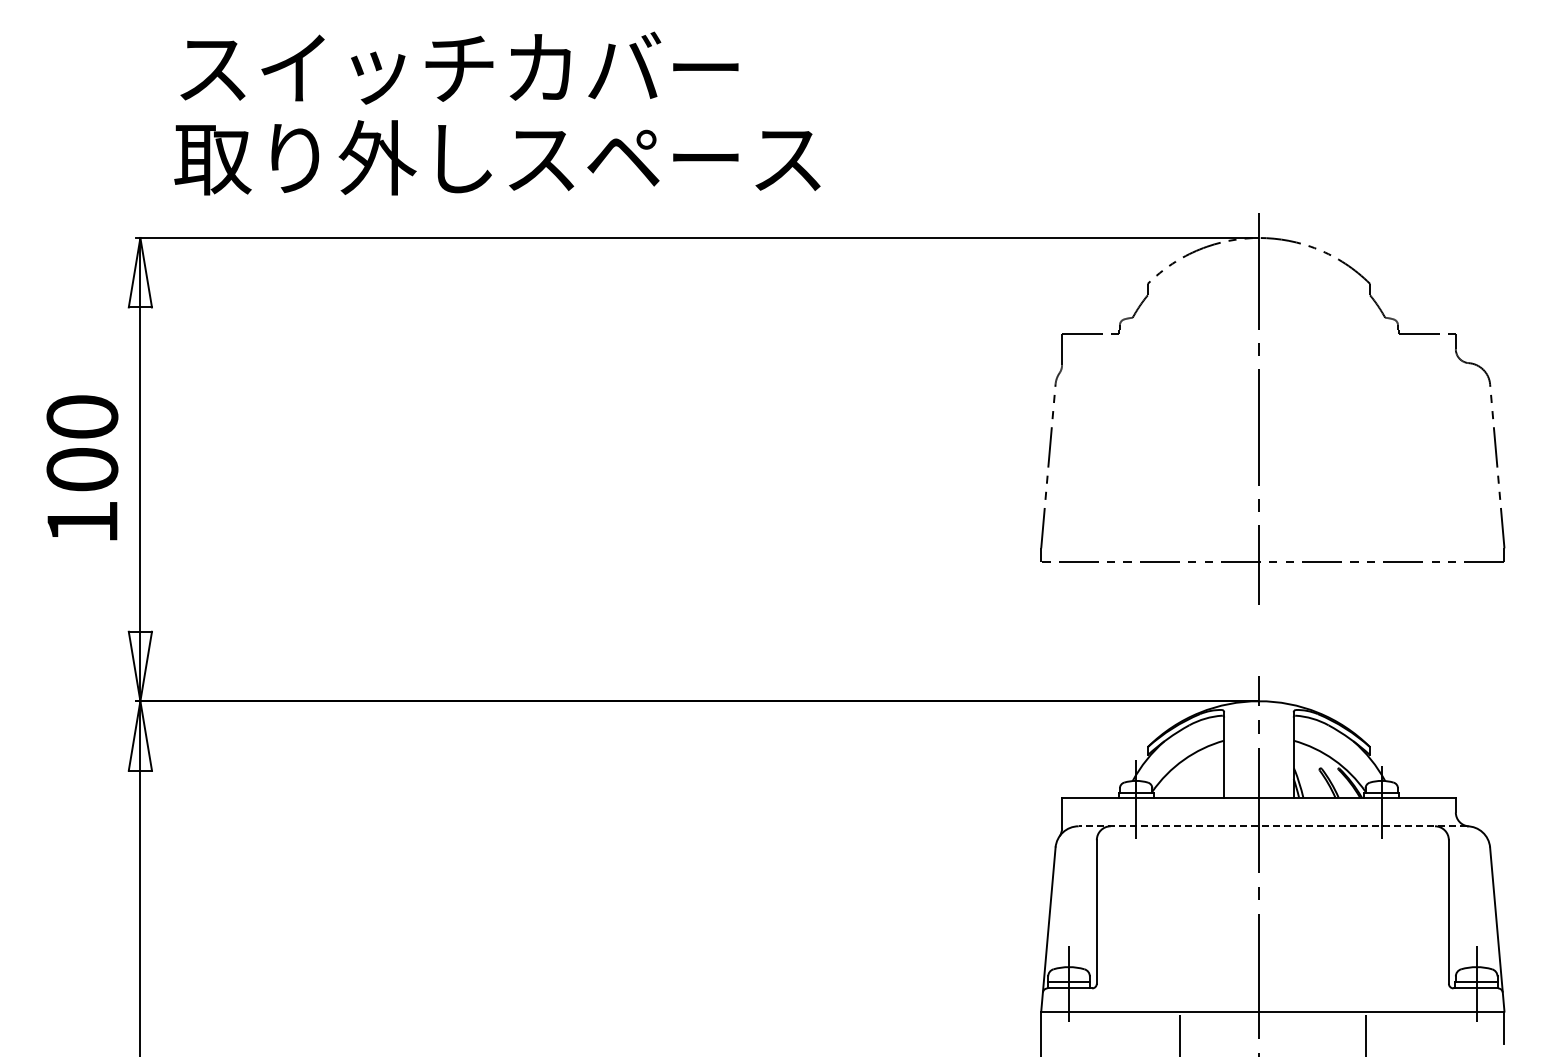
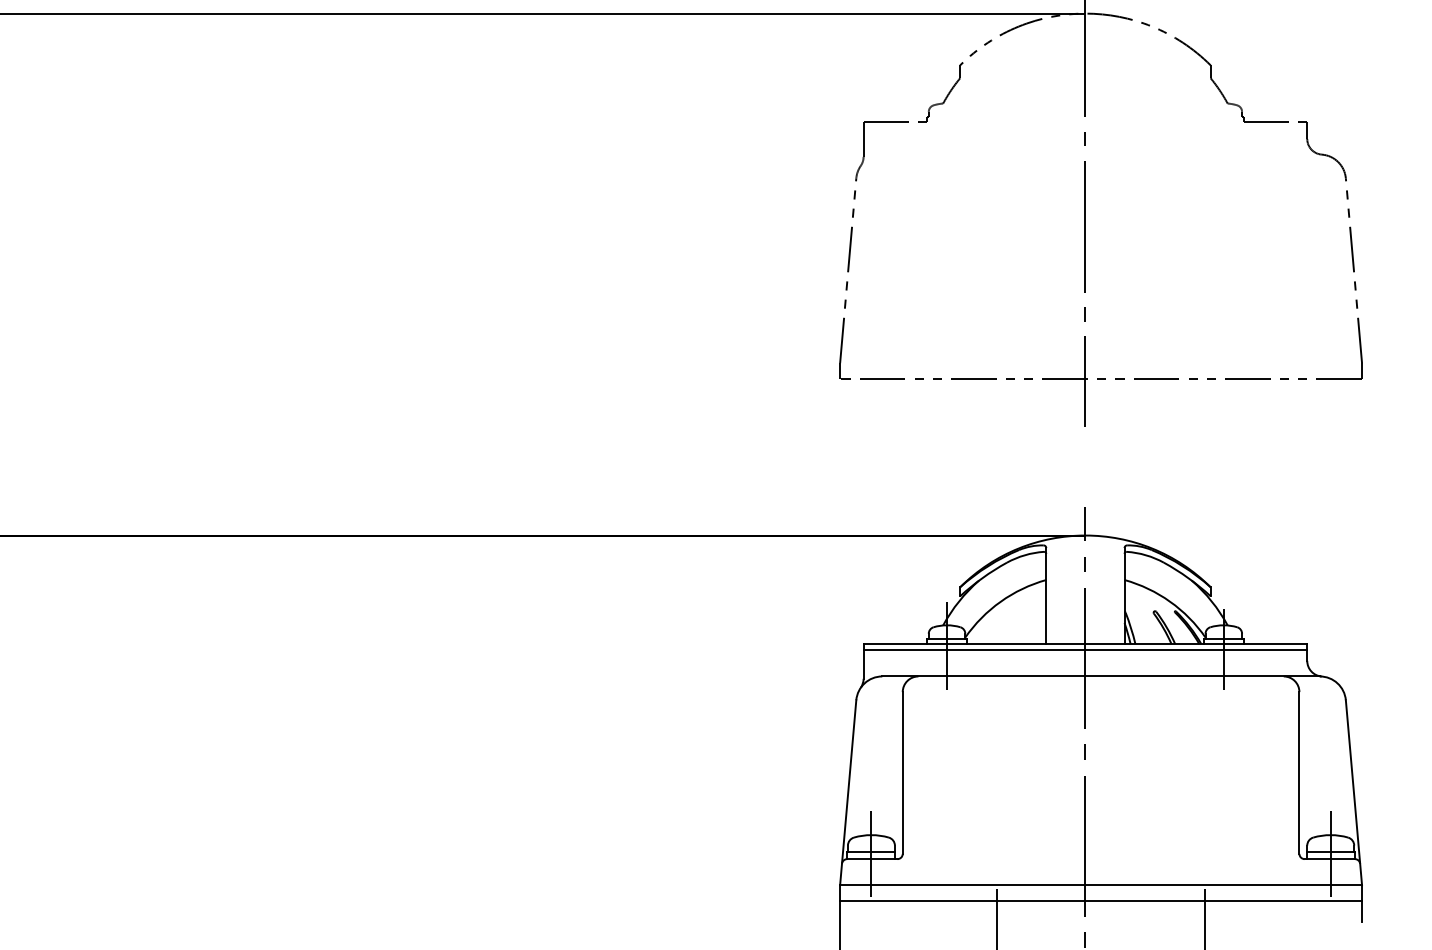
line: (1258, 803) -> (1084, 650), added
line: (1272, 826) -> (1100, 676), dashed -> solid
line: (1272, 1025) -> (1100, 900), added

